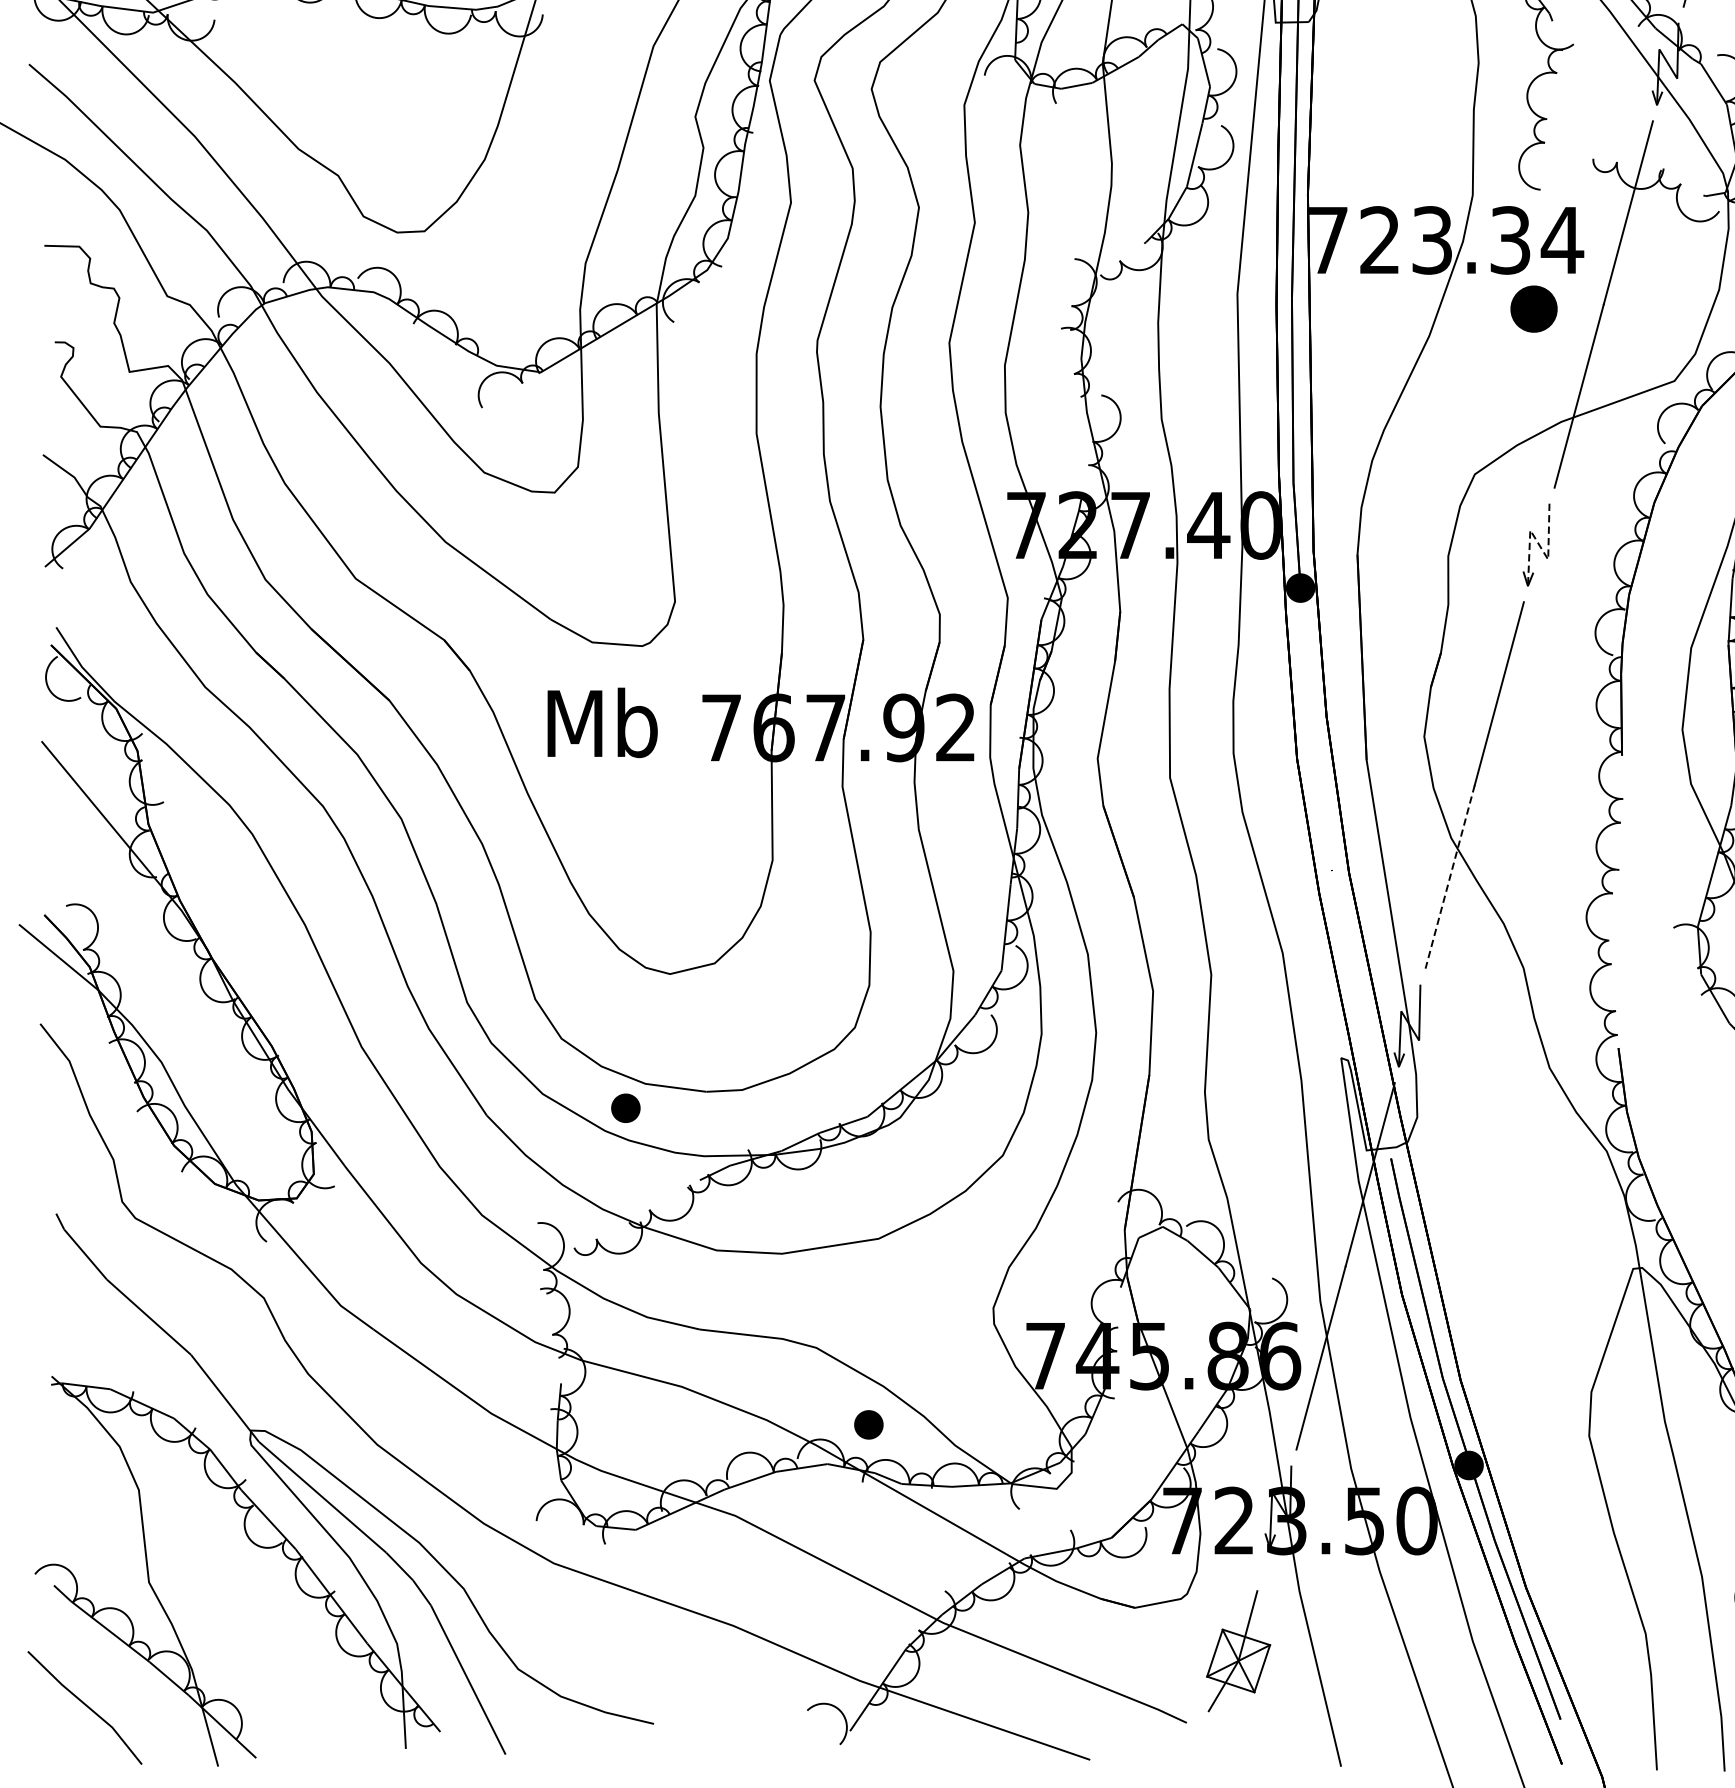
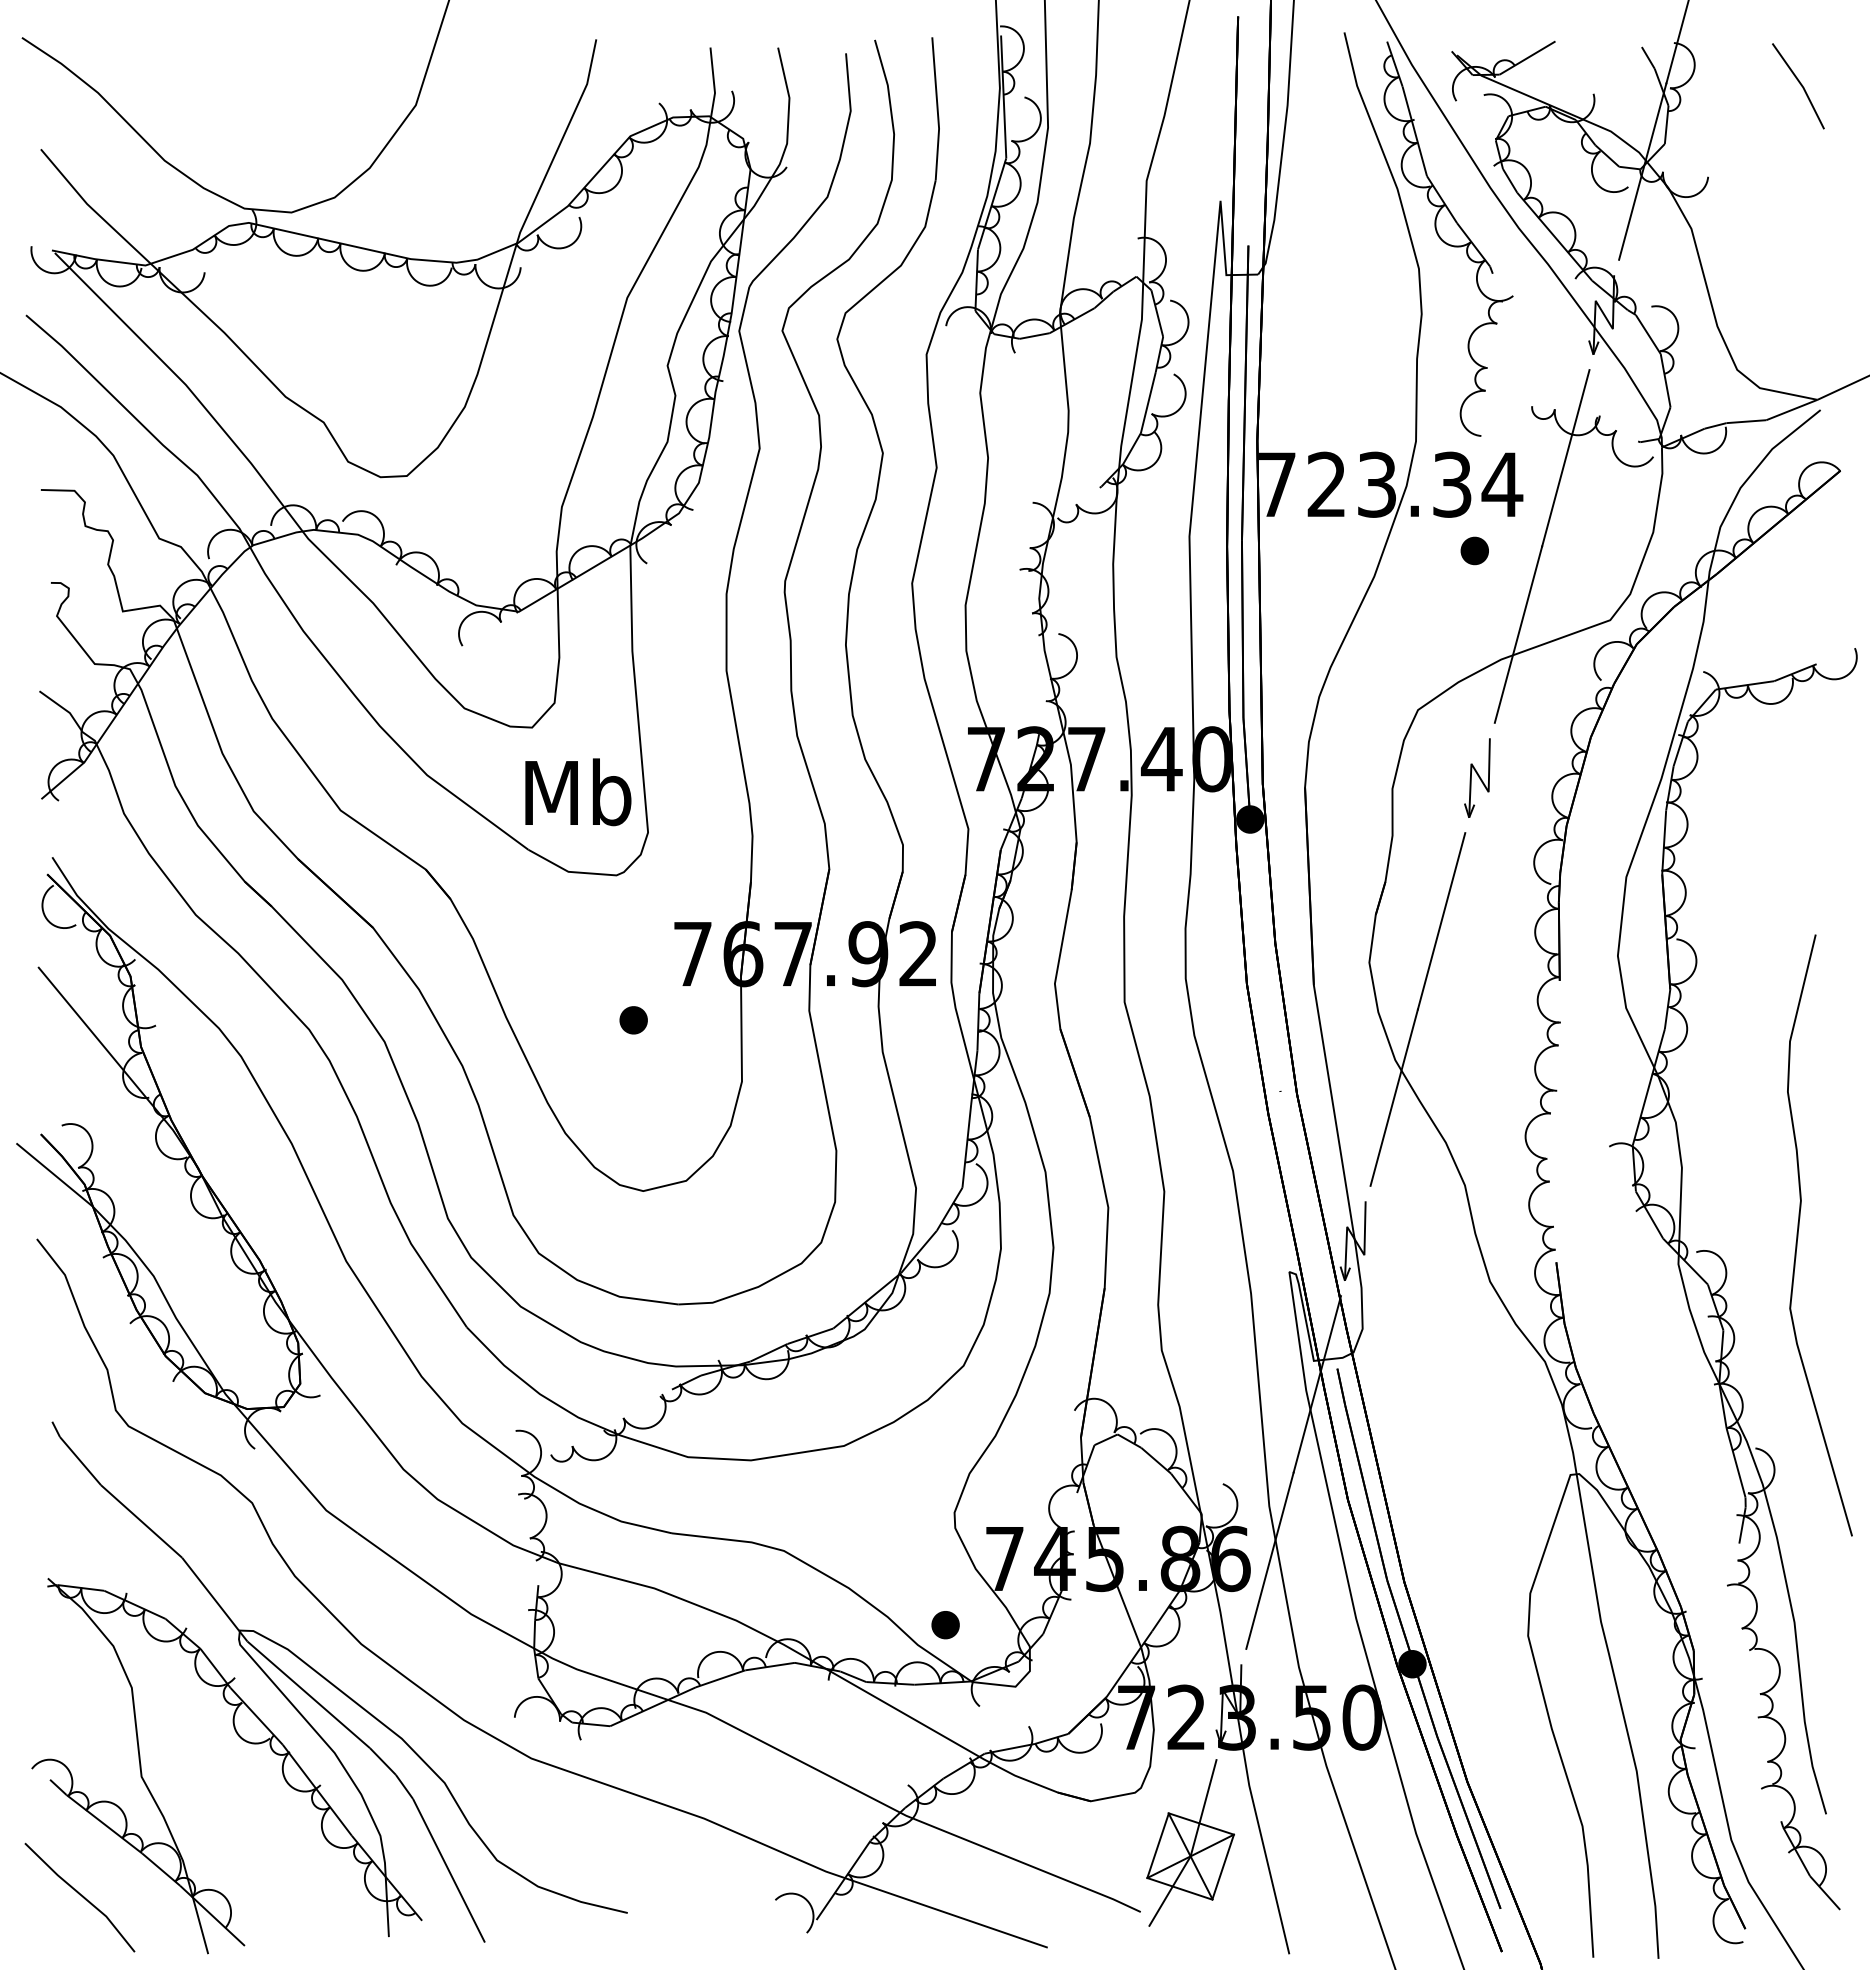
part: (1533, 308) -> (1474, 550), size x0.62
line: (1539, 545) -> (1480, 778), dashed -> solid
text: (602, 723) -> (578, 792), moved
line: (1450, 877) -> (1394, 1098), dashed -> solid
part: (625, 1108) -> (633, 1020), moved
part: (868, 1425) -> (945, 1625), moved
part: (1238, 1650) -> (1190, 1842), size x1.43

